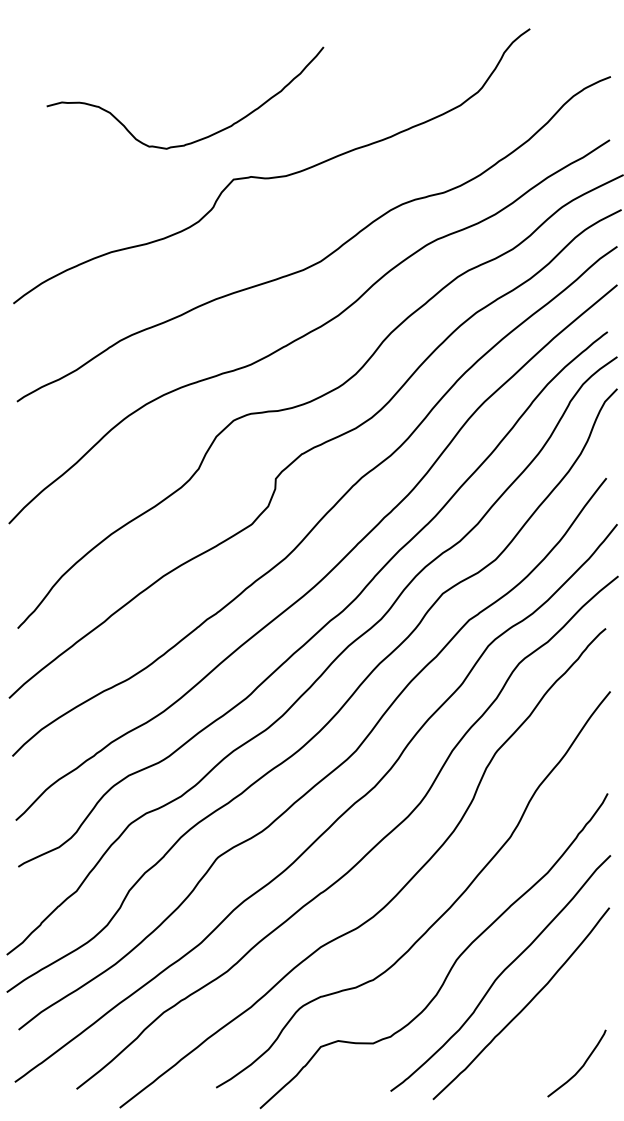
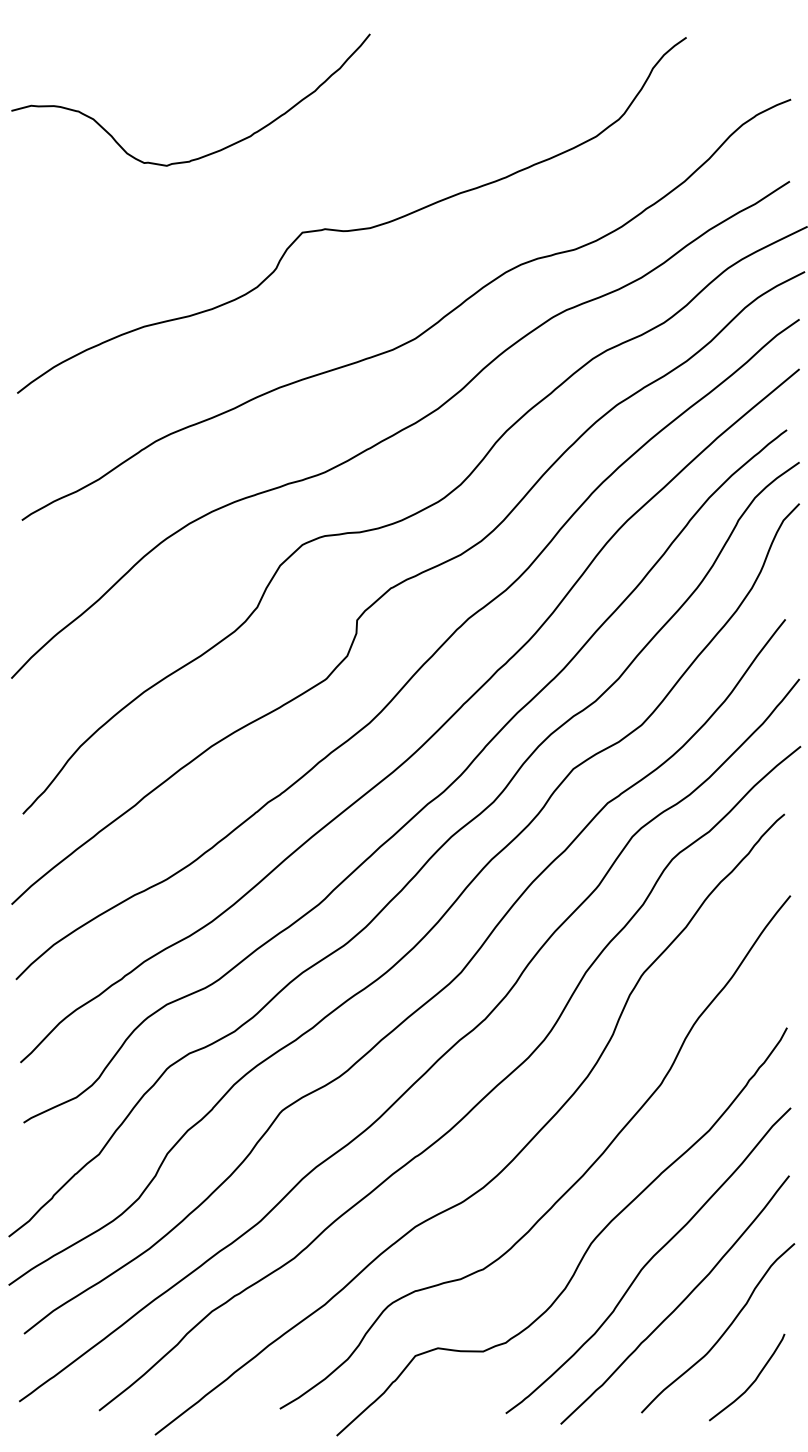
curve: (201, 138) -> (211, 152), moved
curve: (558, 1028) -> (723, 1332), added

